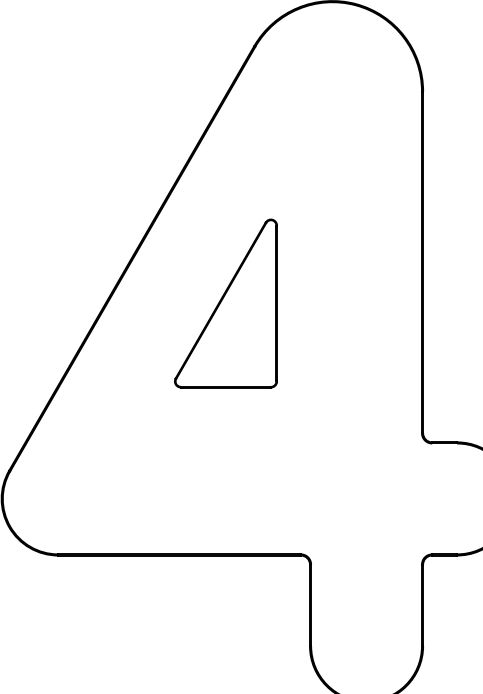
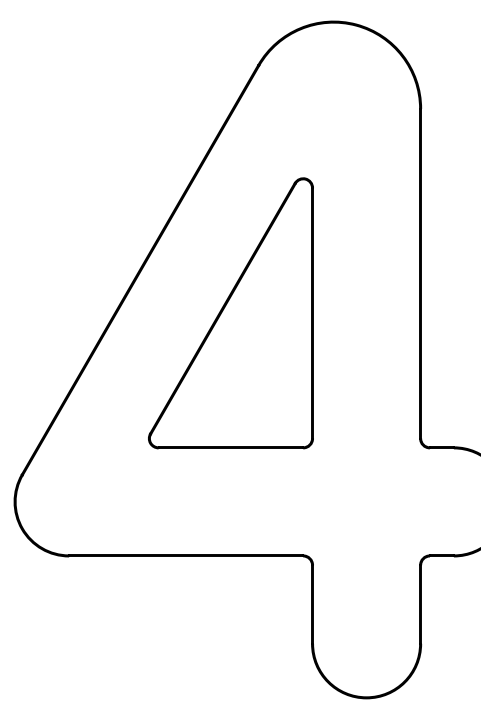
part: (225, 303) -> (230, 313), size x1.67

